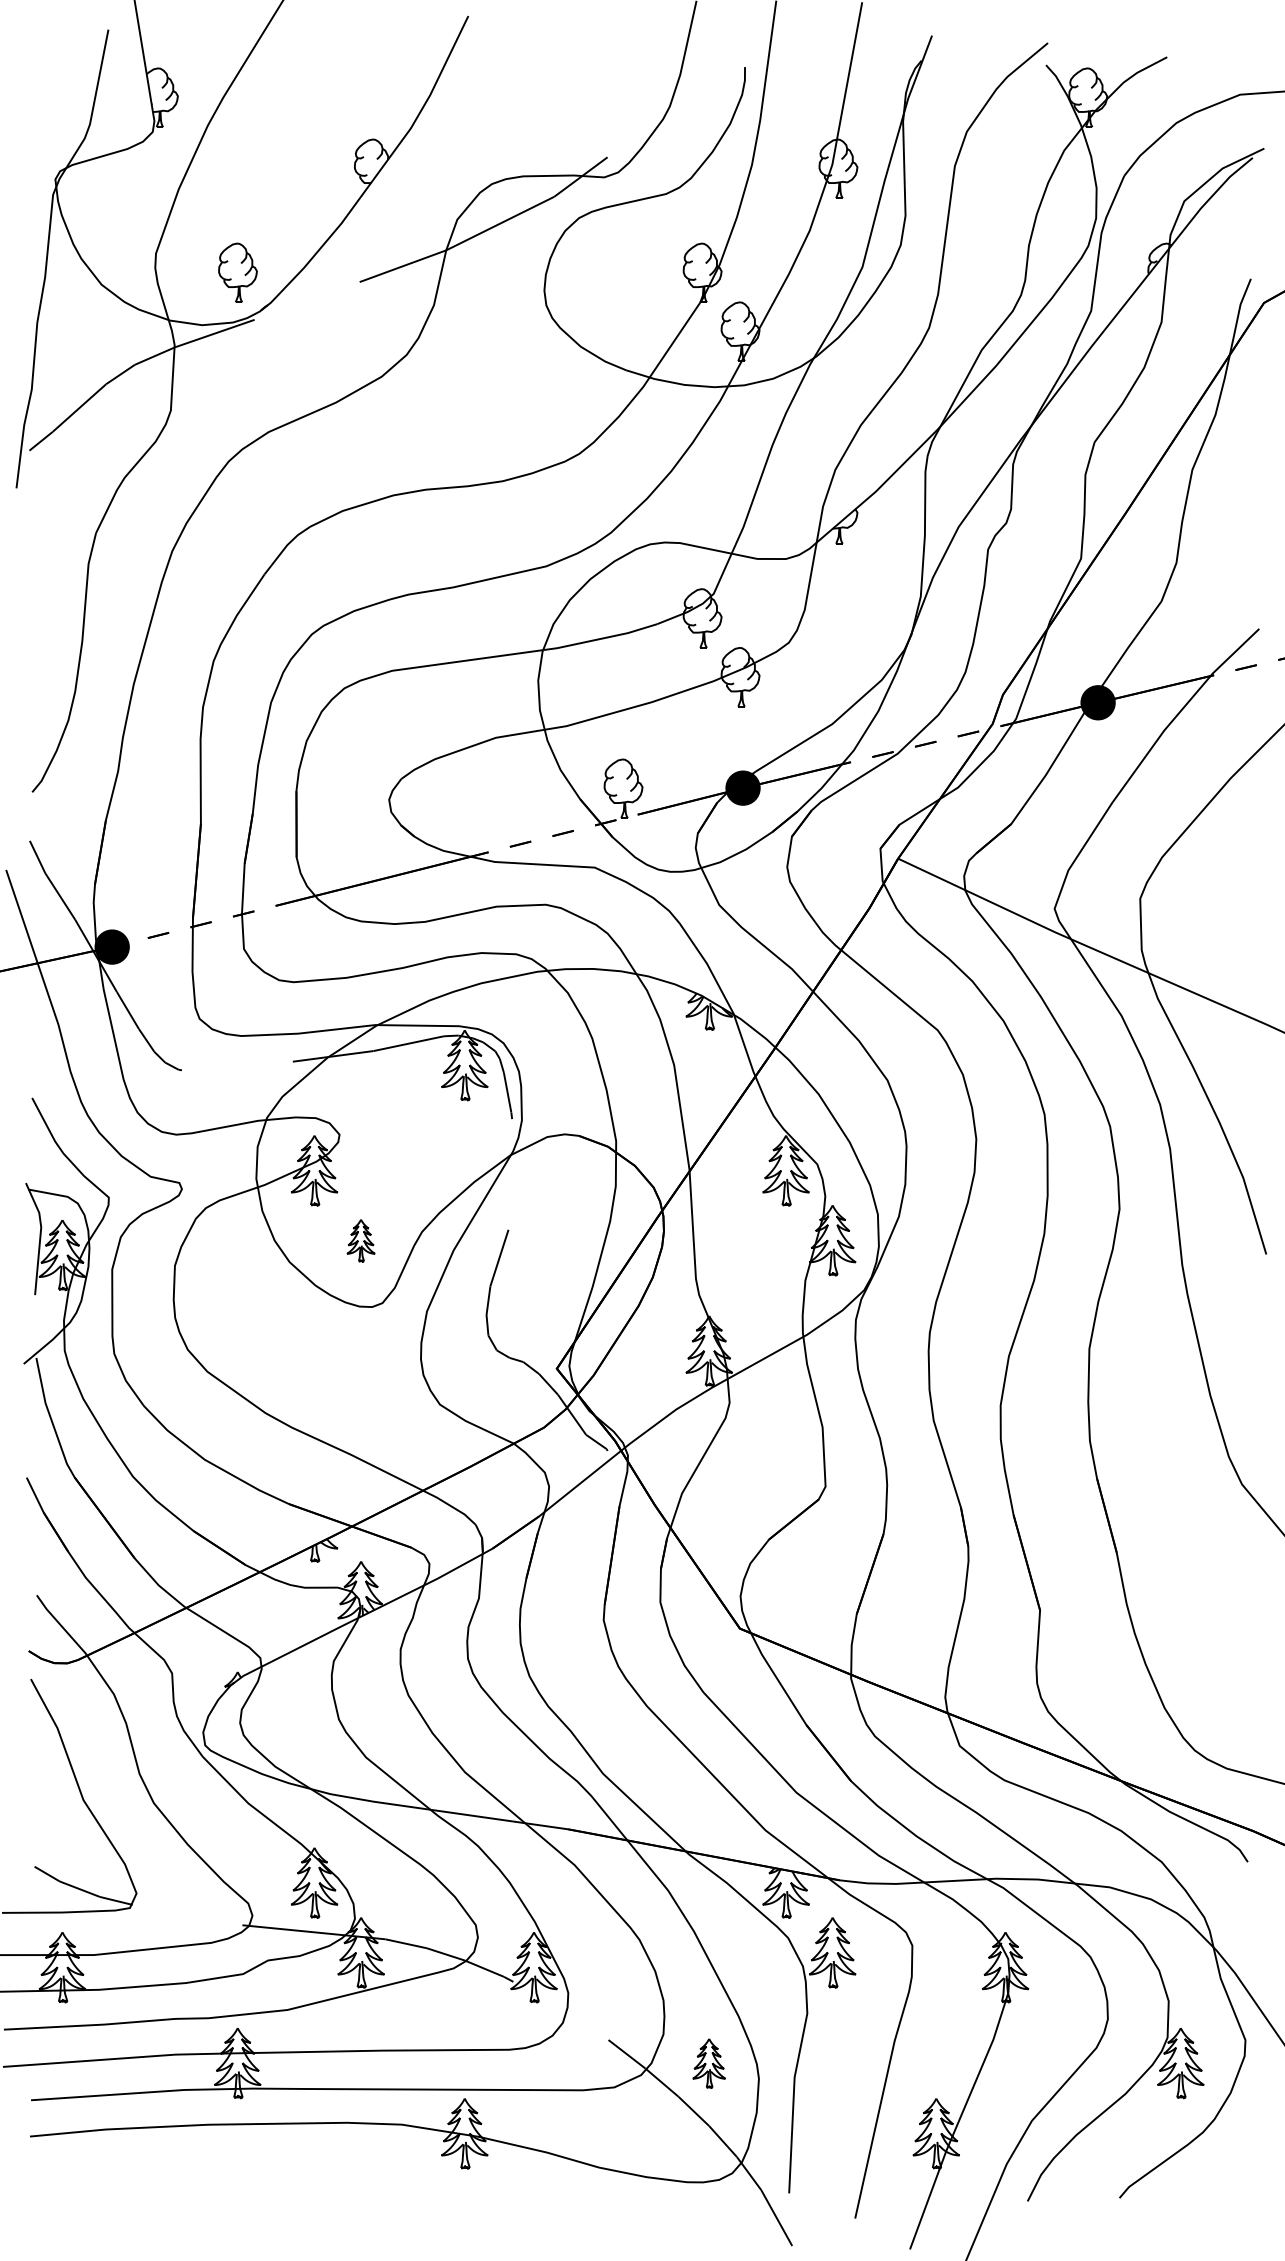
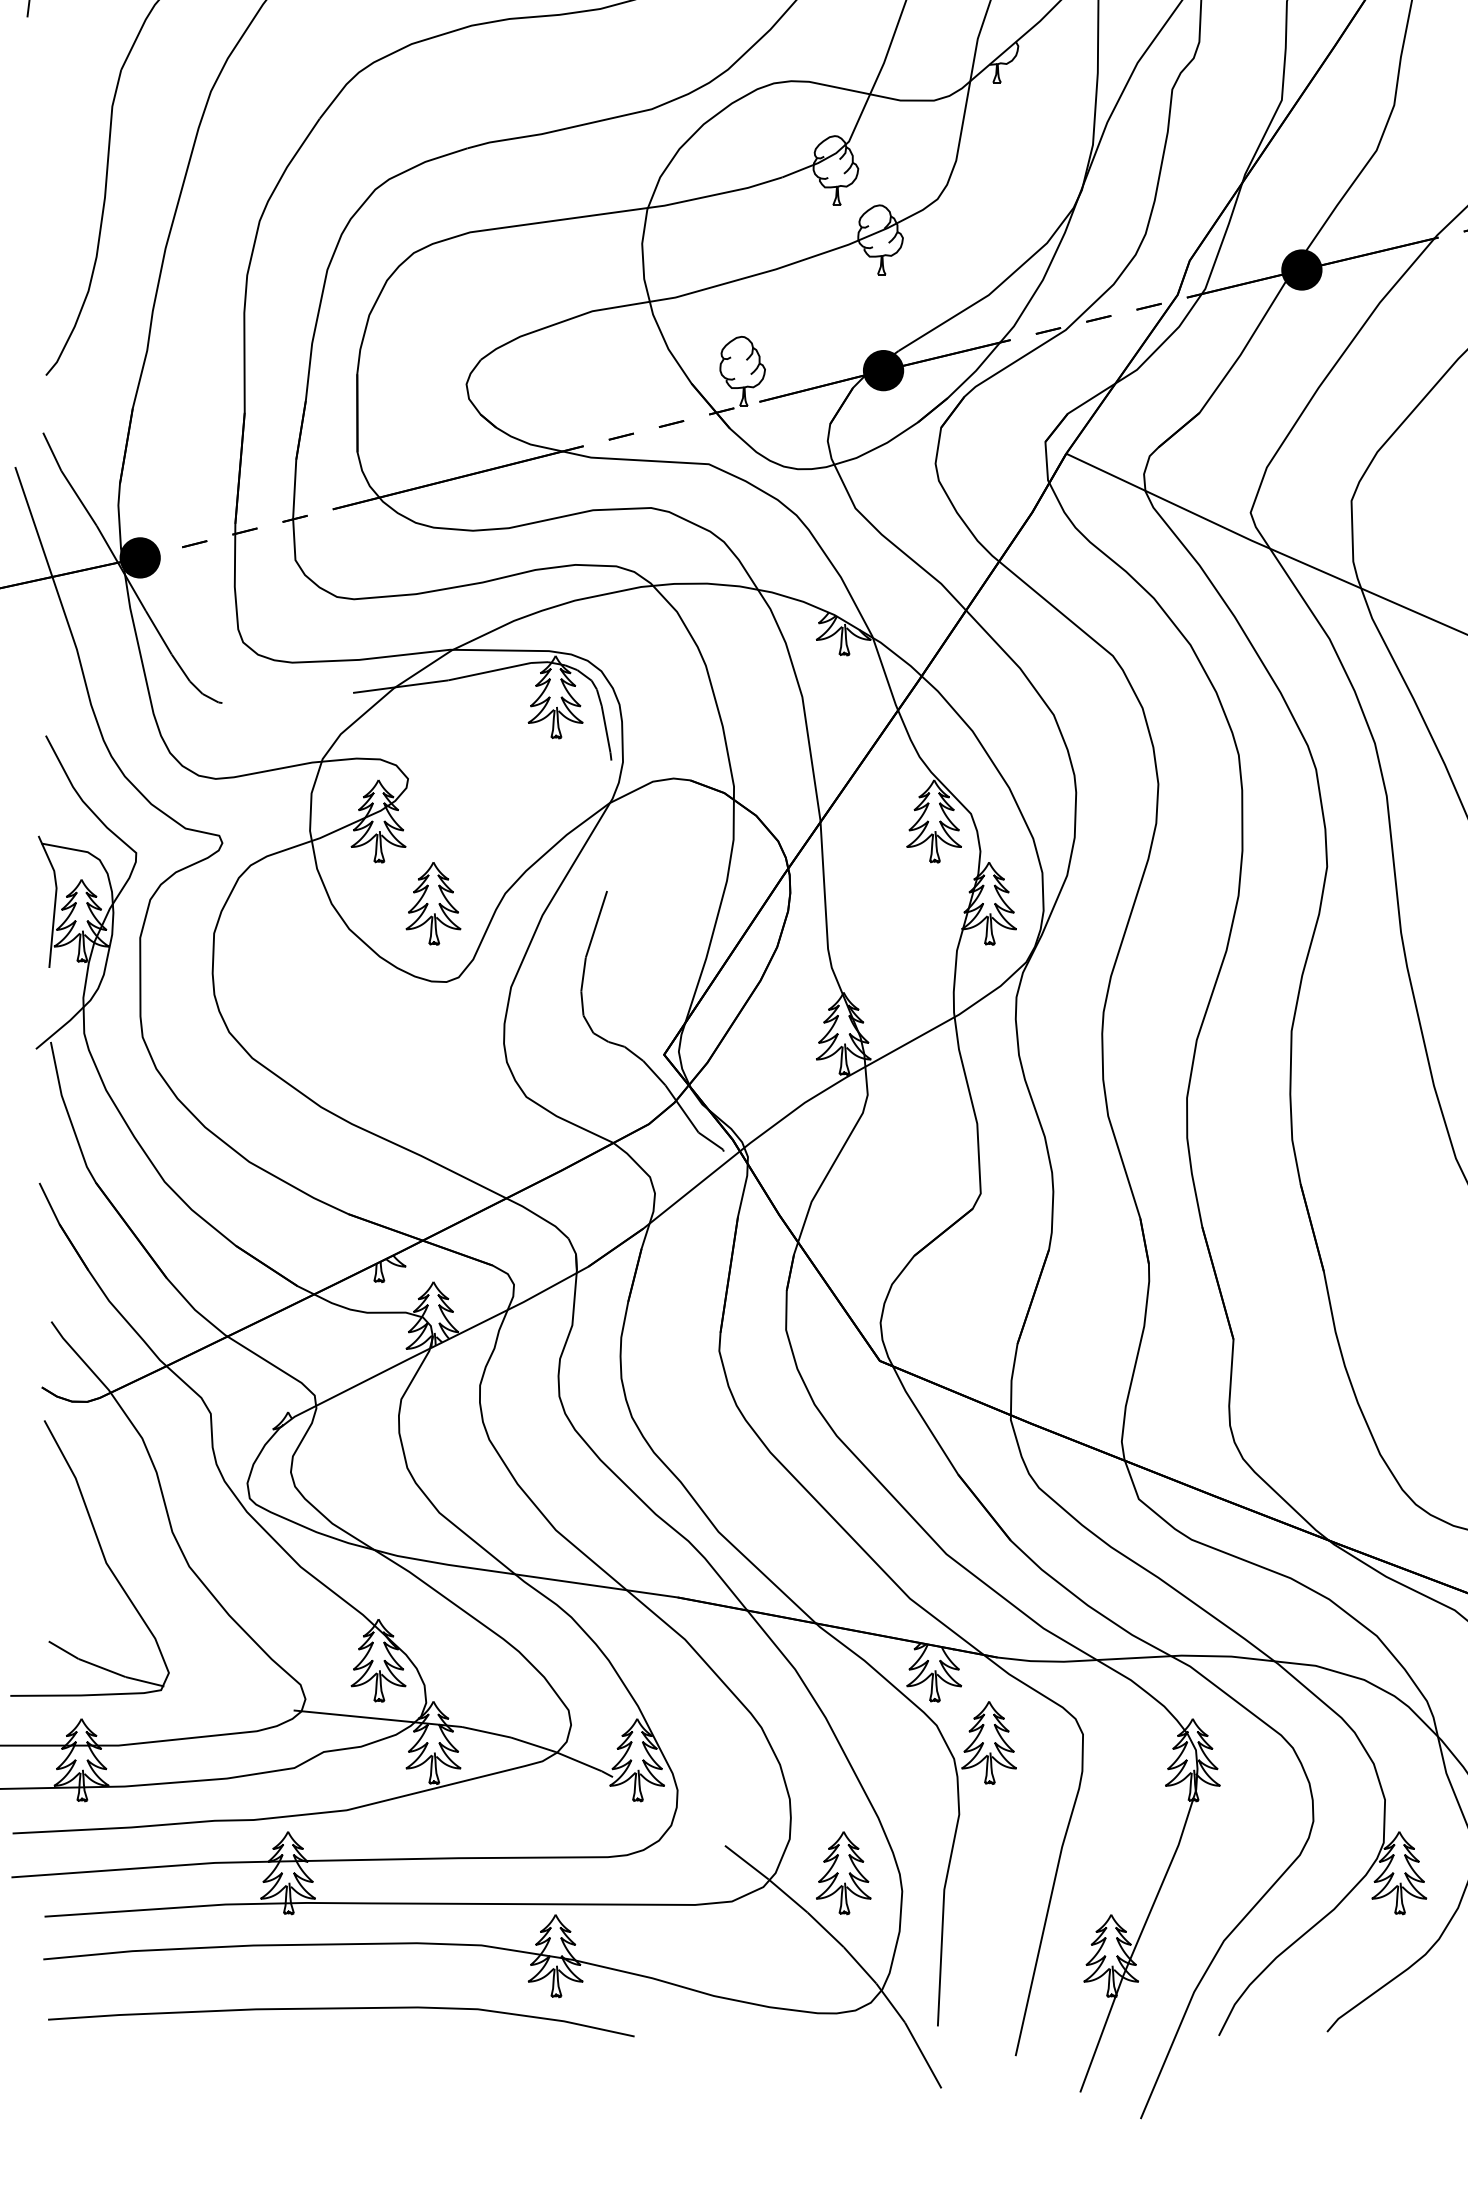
part: (360, 1240) -> (432, 903), size x1.67
part: (708, 2063) -> (842, 1873), size x1.43
curve: (282, 2178) -> (340, 2008), added

